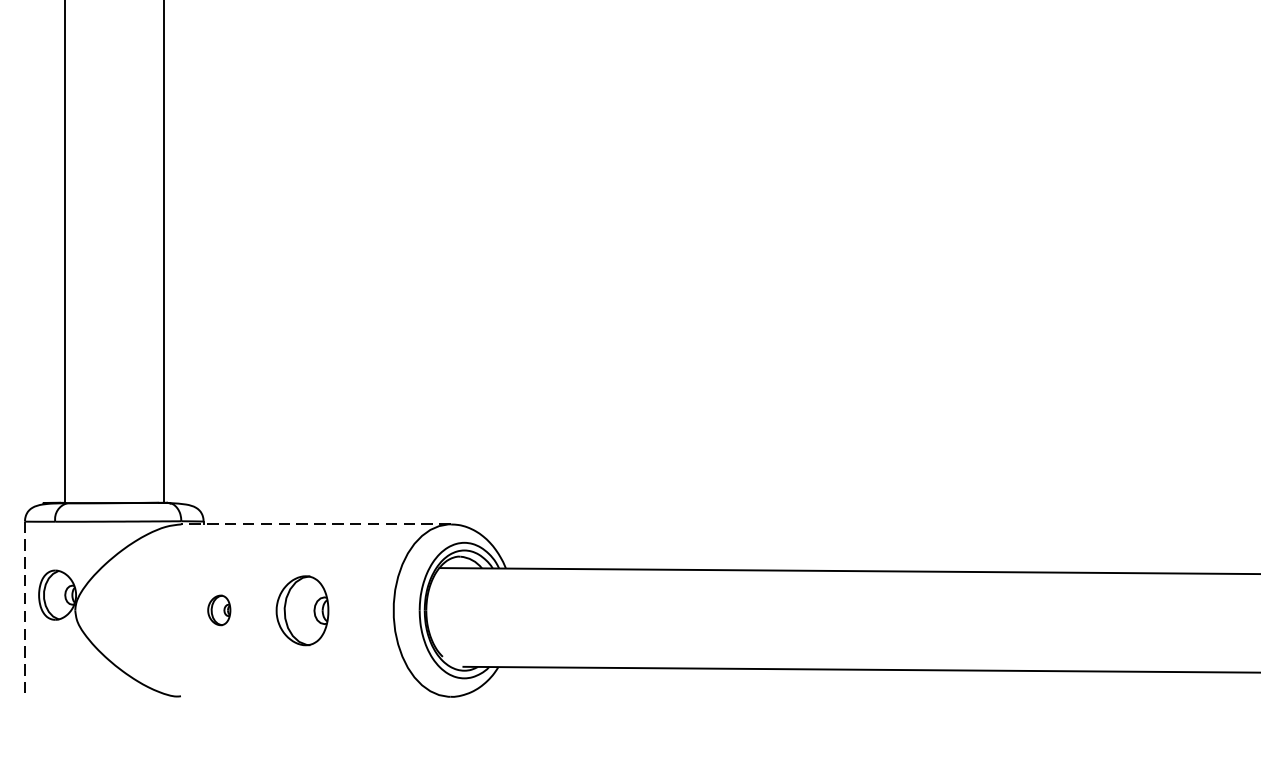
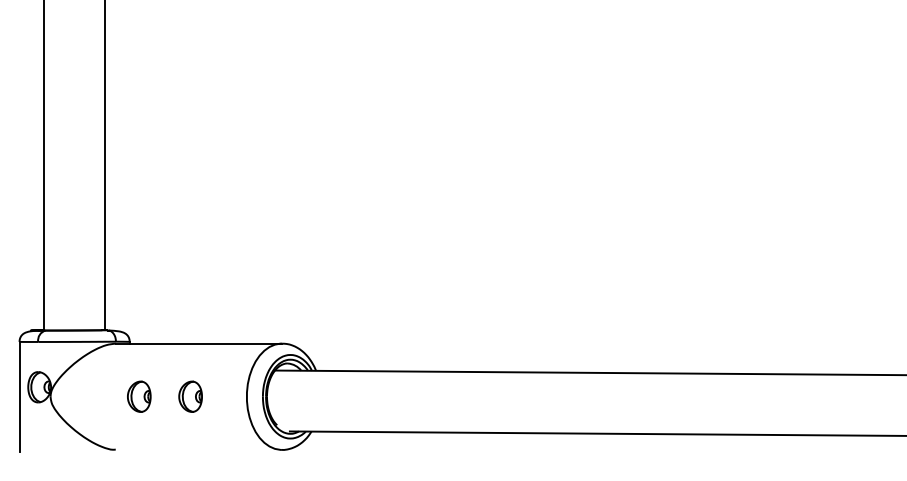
line: (315, 524) -> (198, 343), dashed -> solid
line: (24, 610) -> (19, 396), dashed -> solid
part: (219, 610) -> (139, 396), size x1.67
part: (302, 610) -> (190, 396), size x0.71

